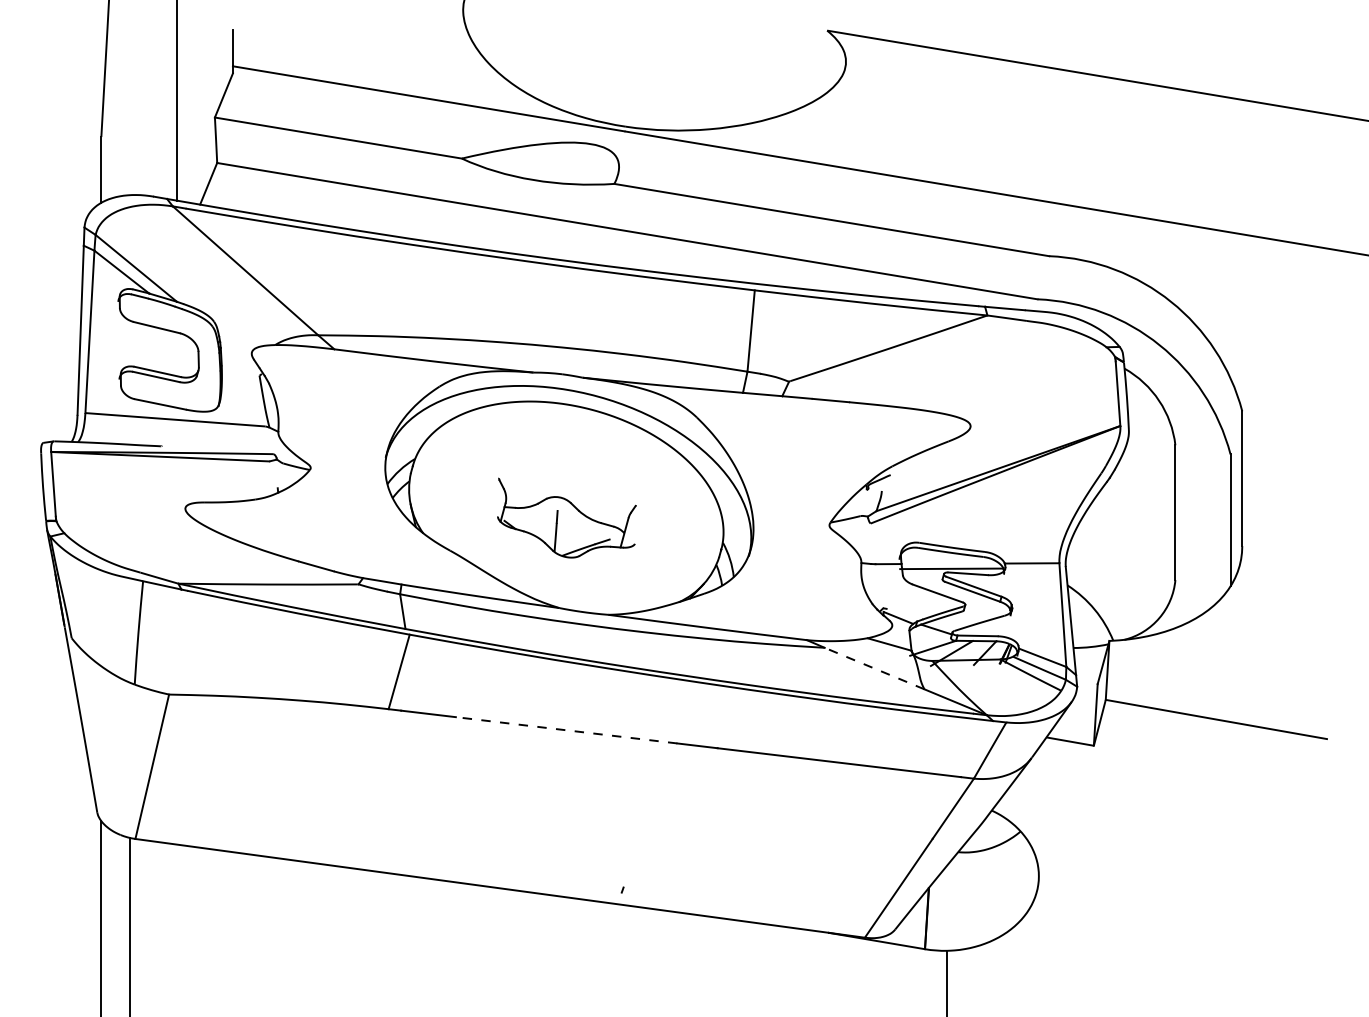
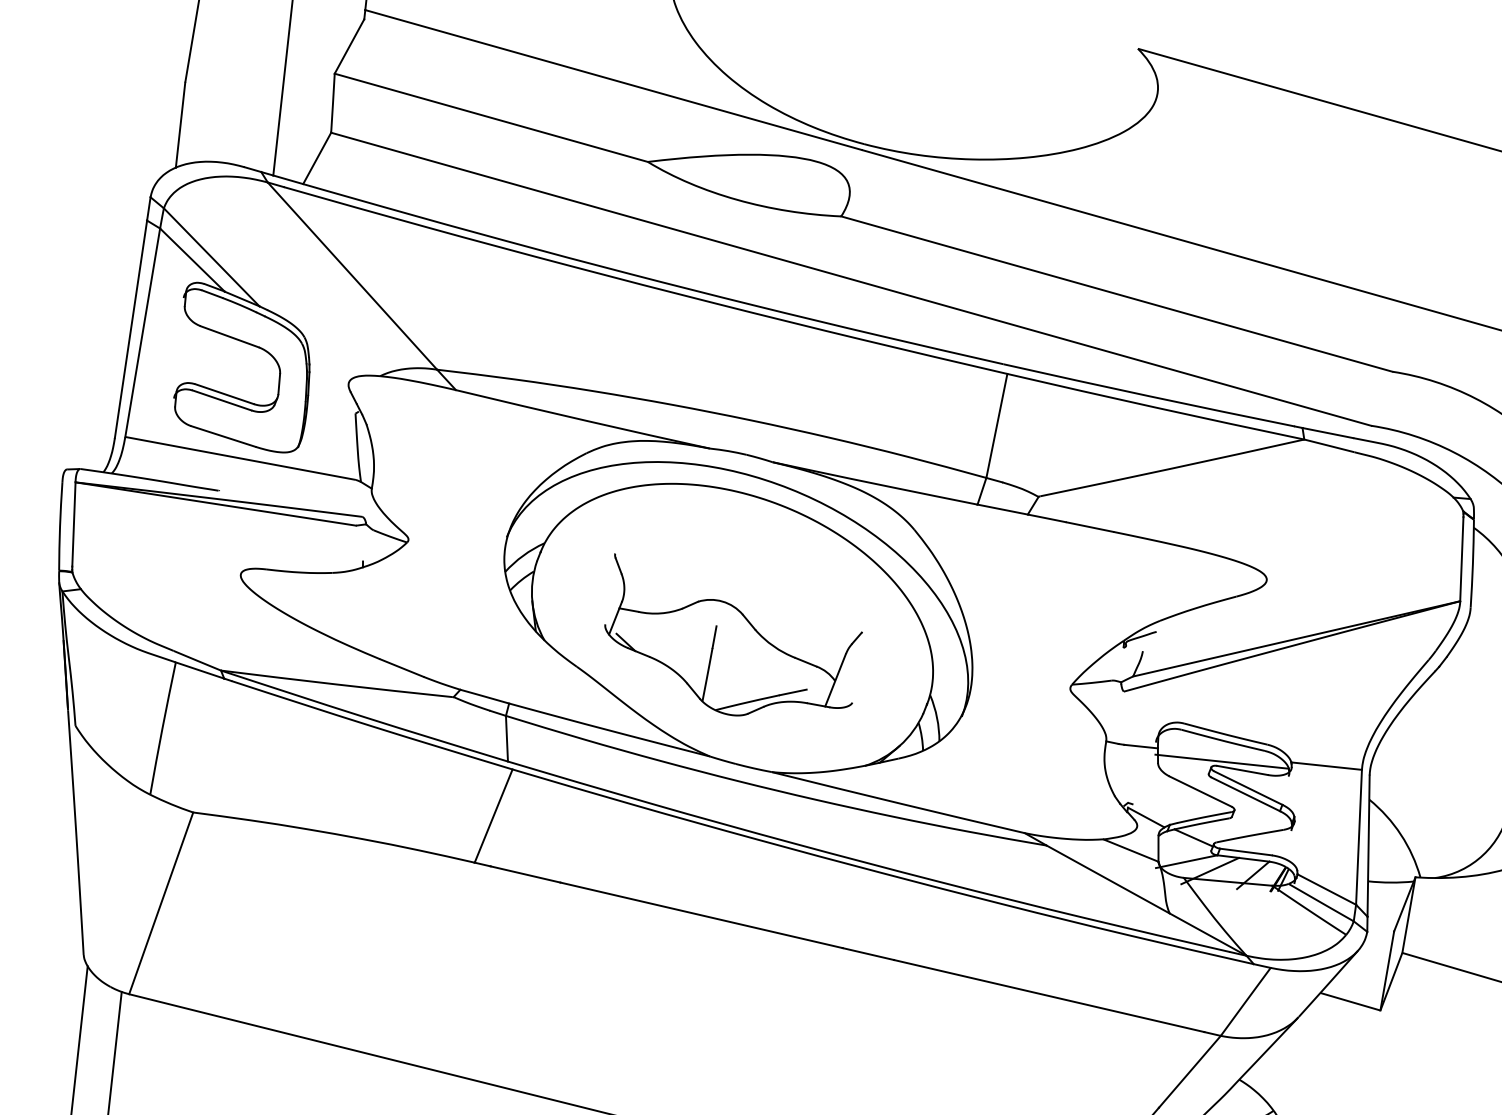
part: (566, 517) -> (731, 640), size x1.43
line: (874, 668) -> (1108, 879), dashed -> solid
line: (566, 730) -> (701, 915), dashed -> solid

